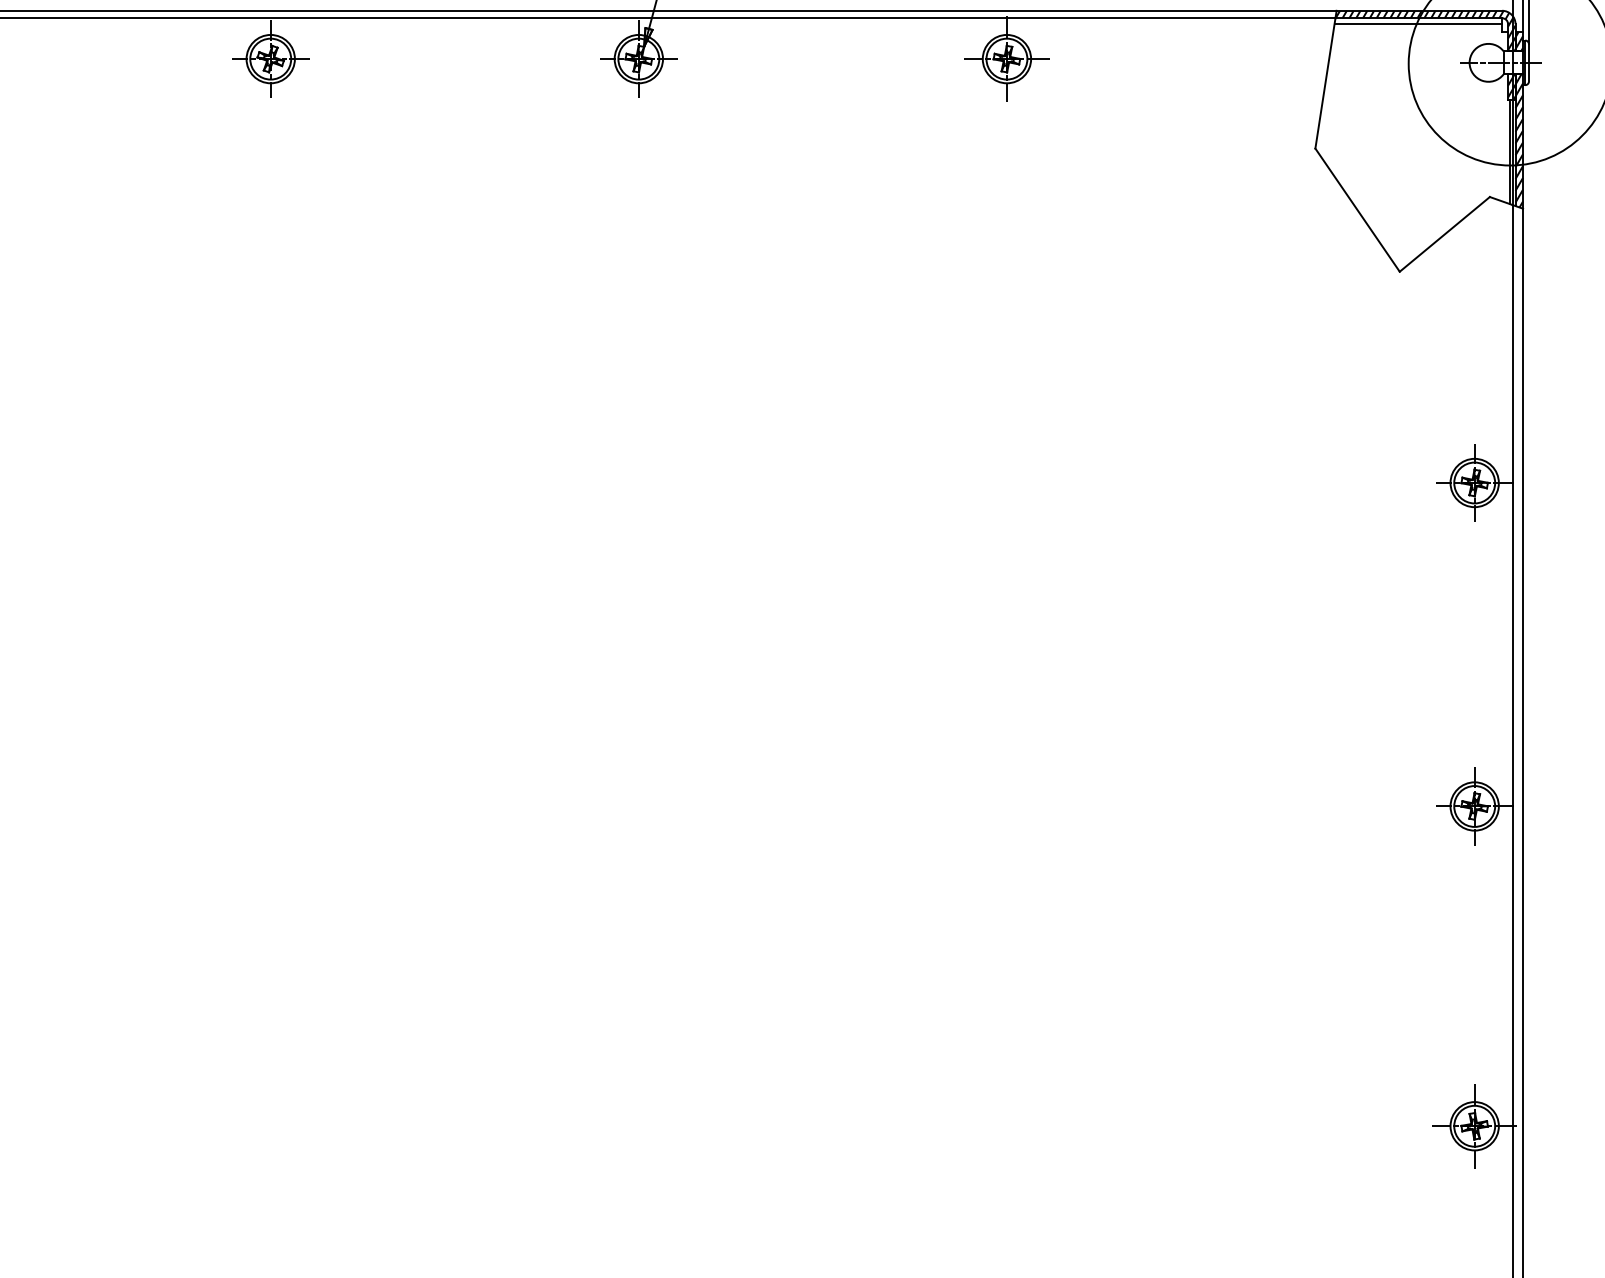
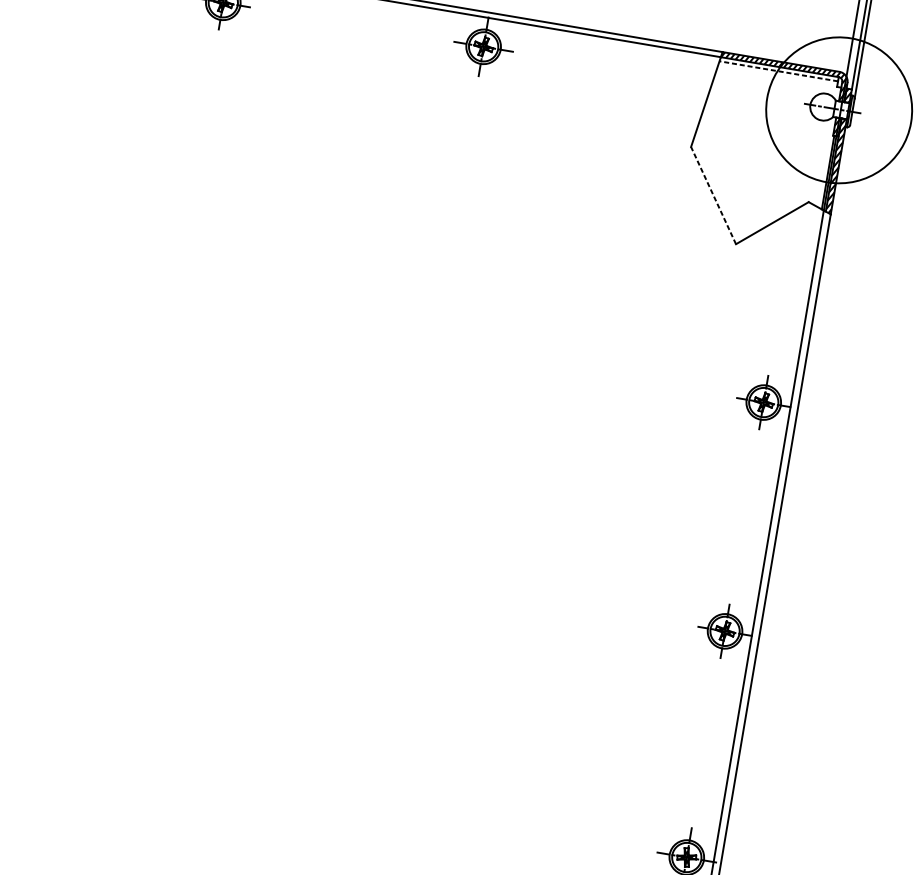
line: (1418, 24) -> (778, 71), solid -> dashed
line: (1357, 210) -> (713, 195), solid -> dashed

